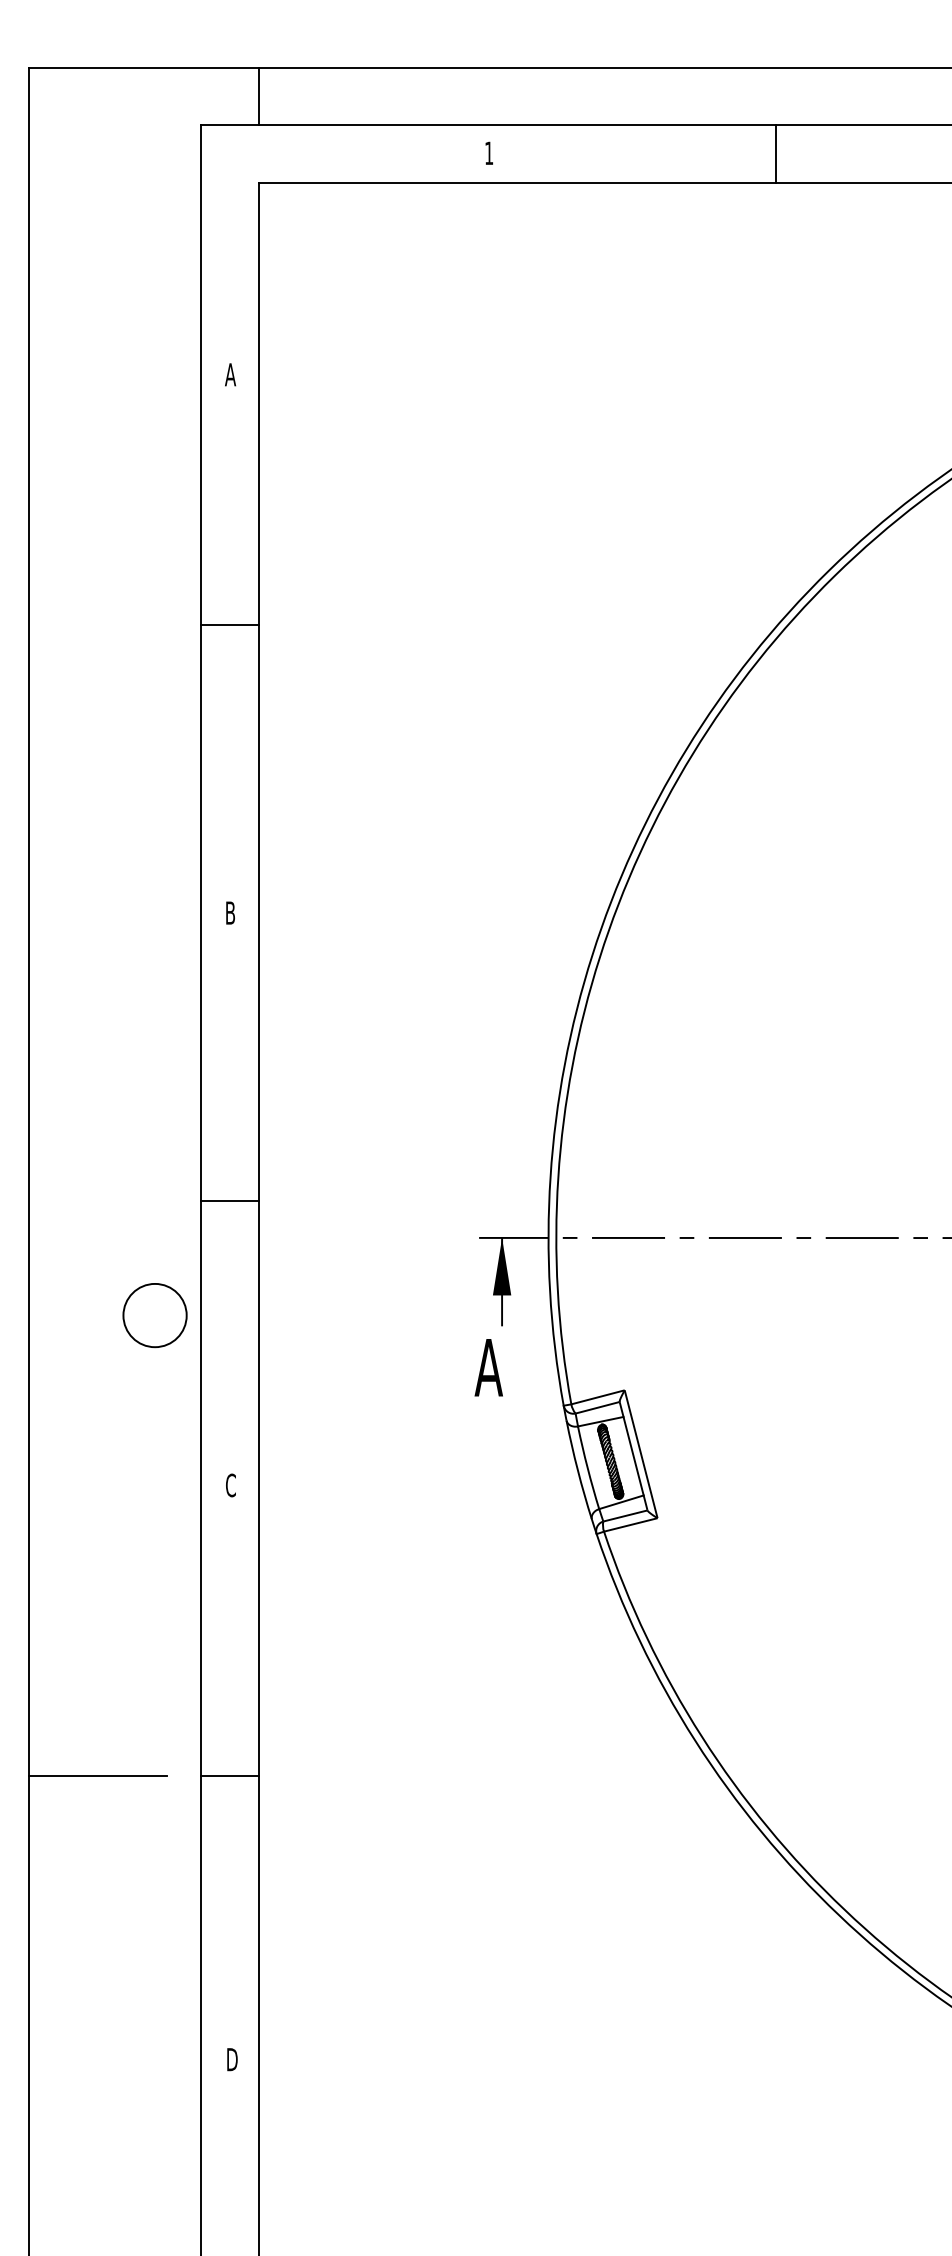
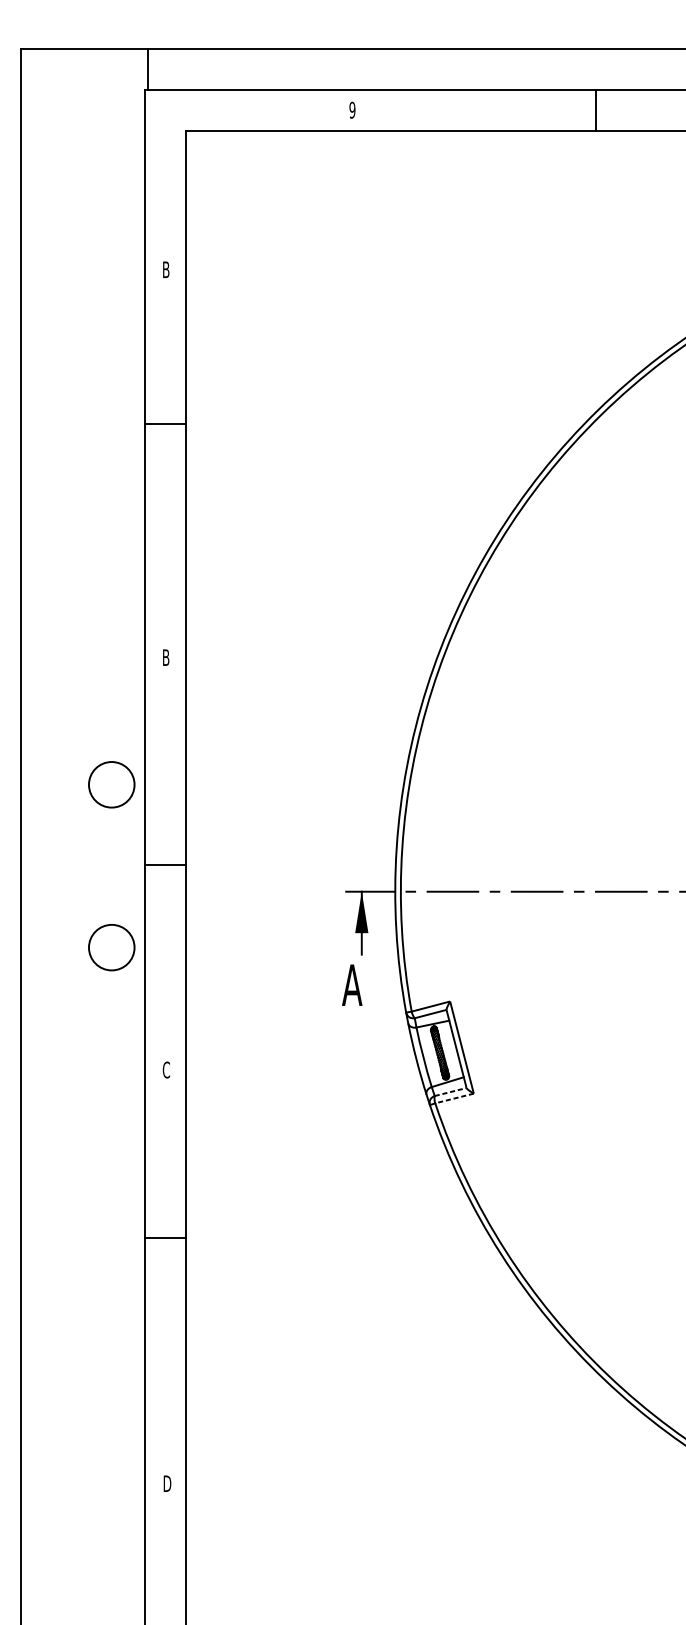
line: (258, 96) -> (148, 69), moved
text: (488, 153) -> (352, 110), 1 -> 9
line: (776, 153) -> (596, 110), moved
text: (230, 374) -> (166, 269), A -> B
line: (229, 625) -> (165, 423), moved
circle: (154, 1089) -> (111, 784), added
line: (625, 1516) -> (450, 1092), solid -> dashed
line: (630, 1524) -> (454, 1098), solid -> dashed
line: (97, 1775) -> (70, 1279), removed
line: (229, 1775) -> (165, 1237), moved

